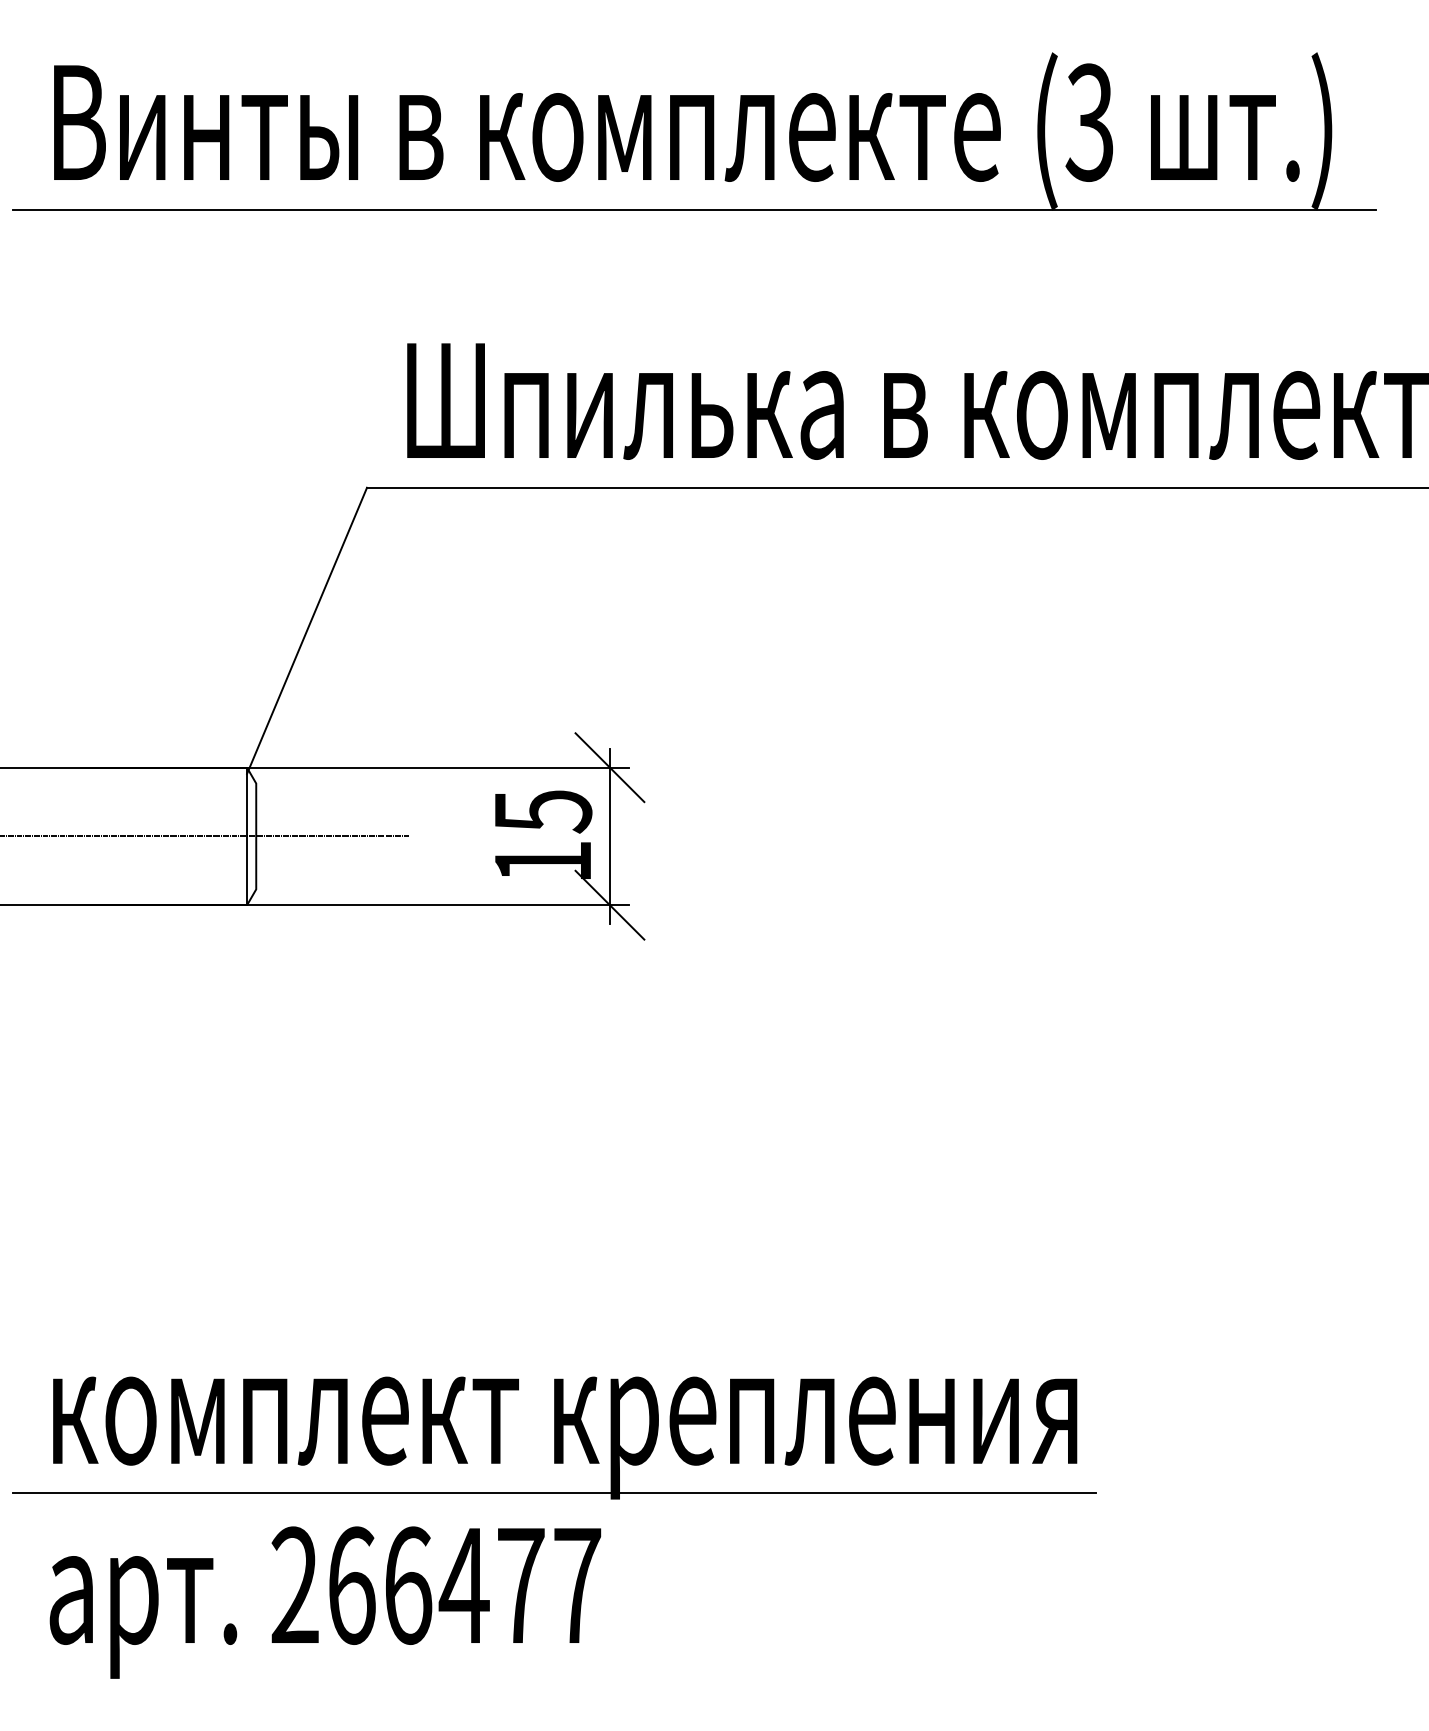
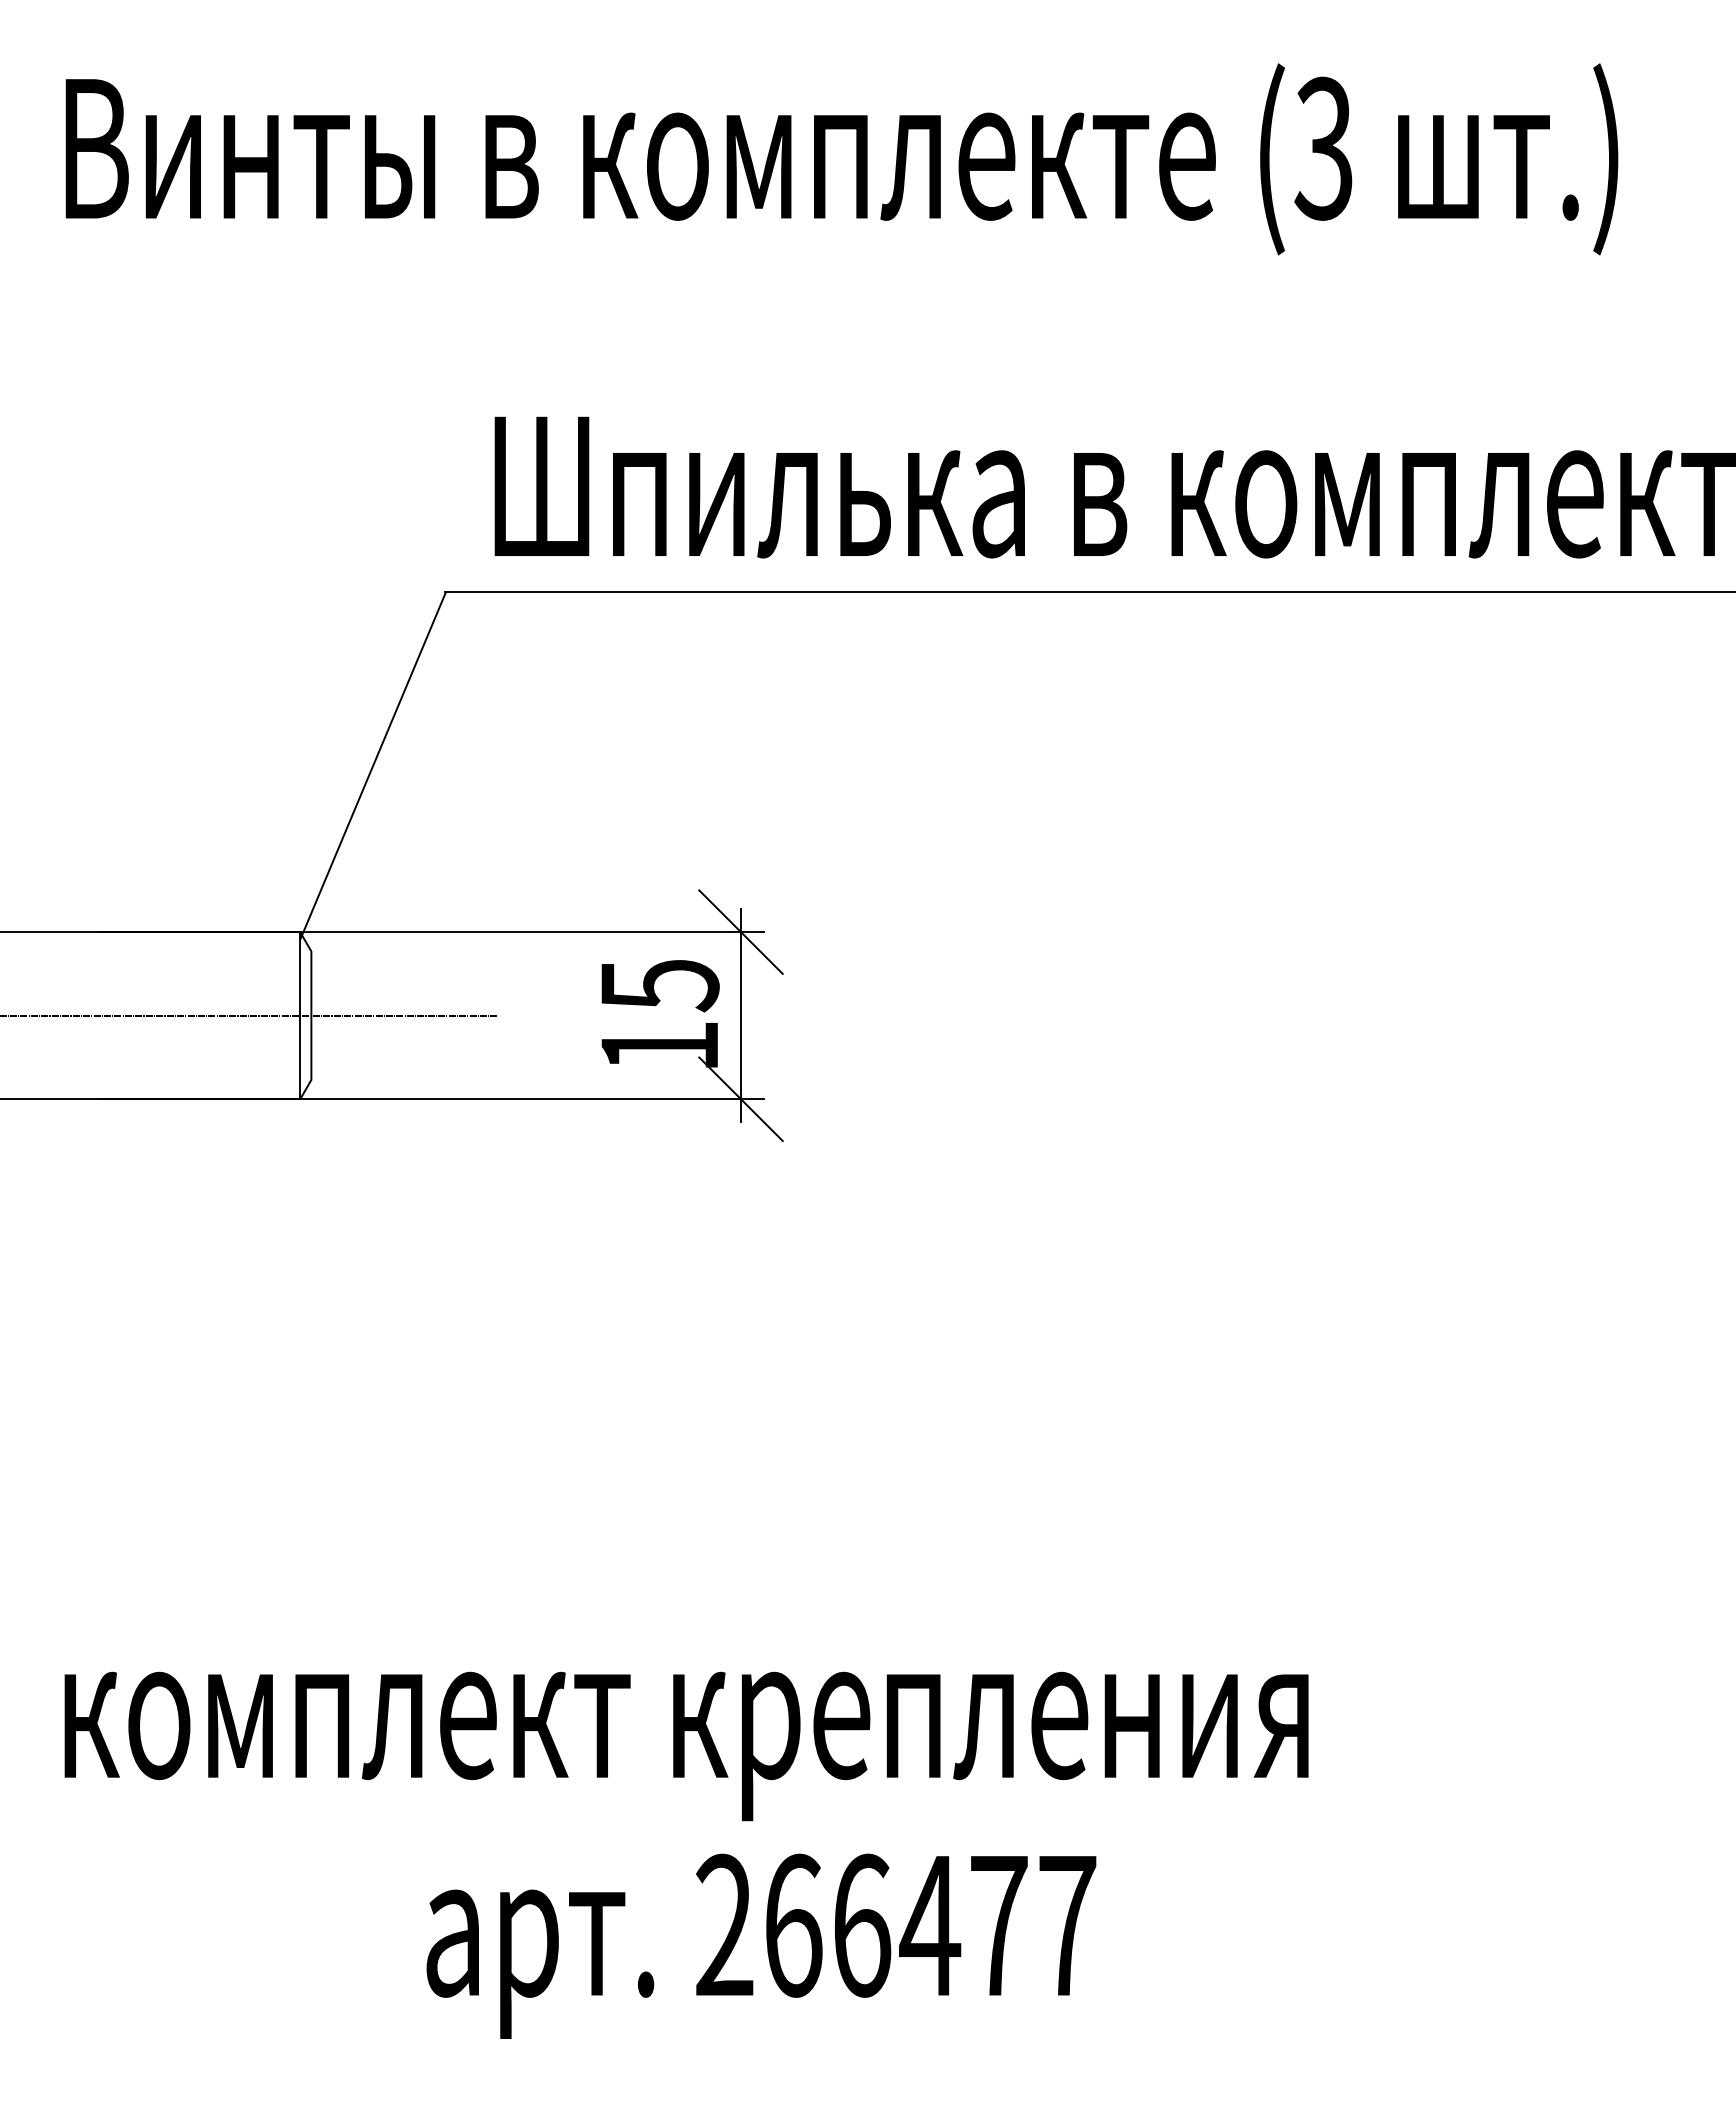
line: (694, 209) -> (843, 254), removed
line: (554, 1493) -> (673, 1813), removed
text: (325, 1601) -> (761, 1945), moved

